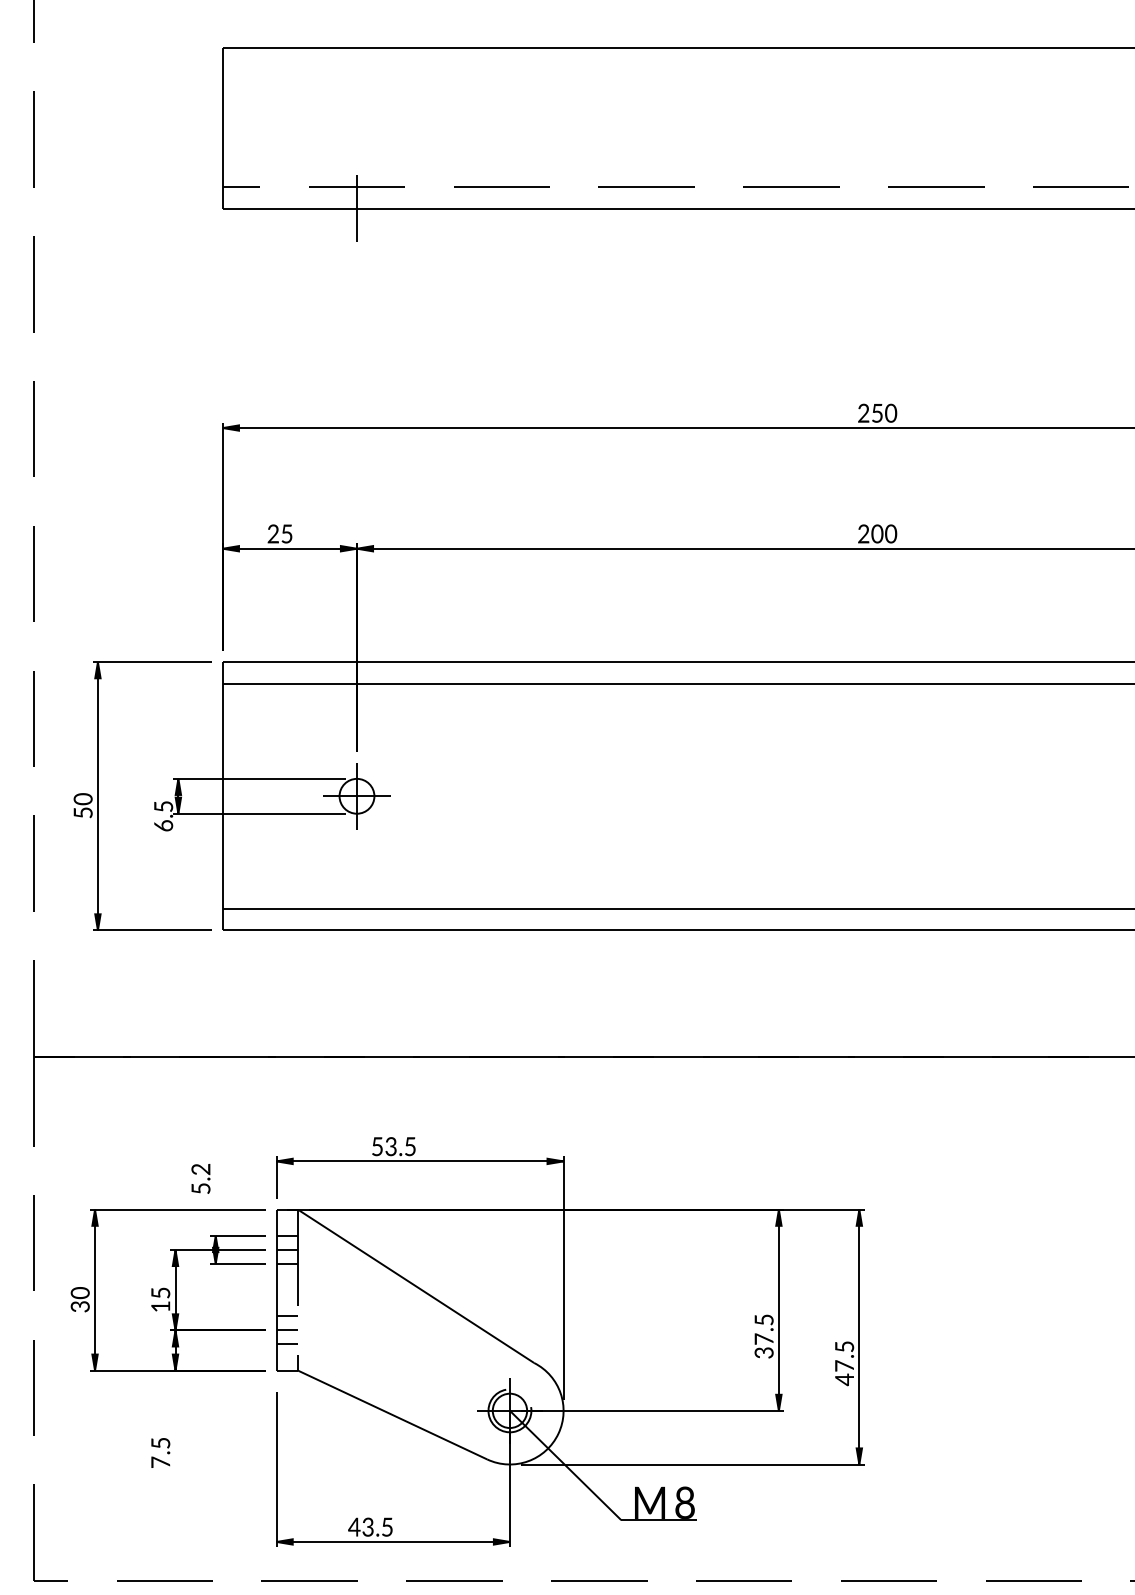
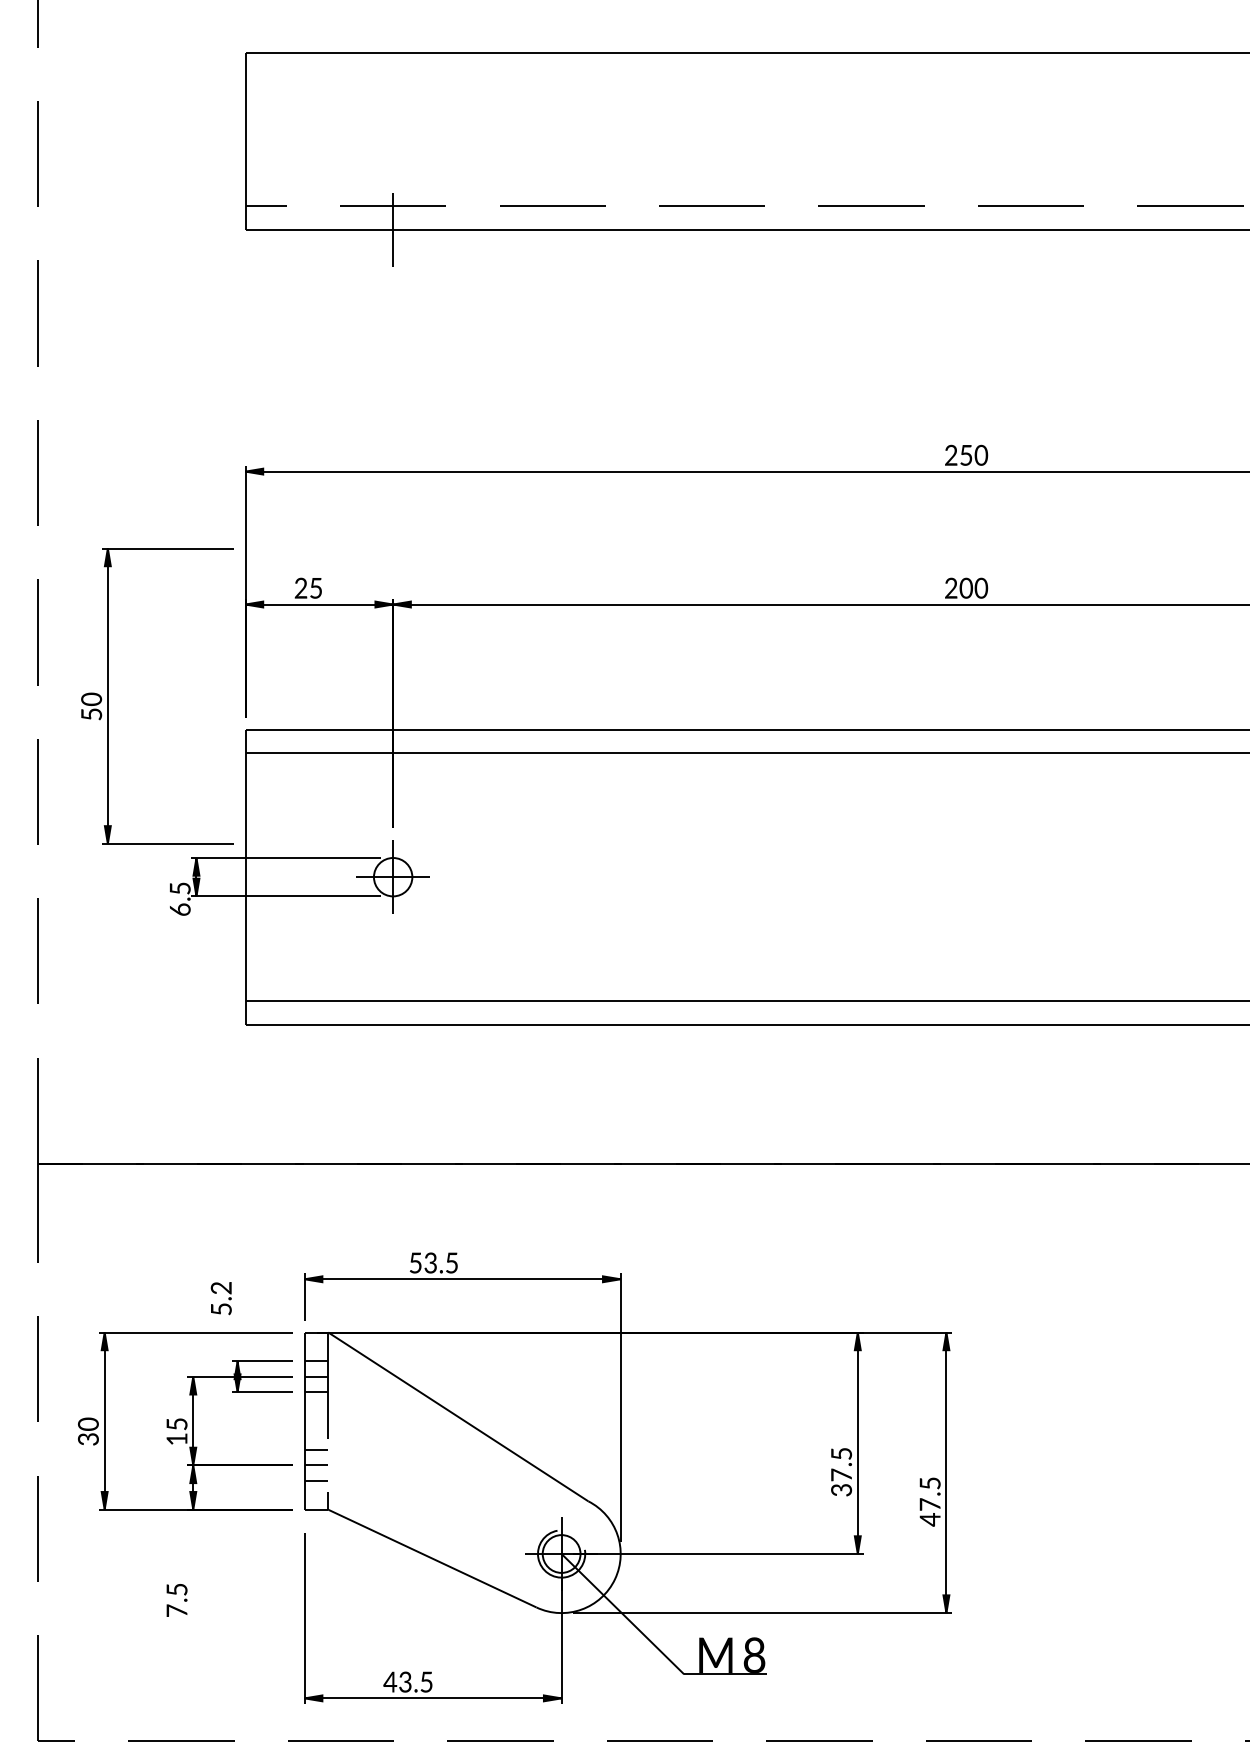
part: (98, 796) -> (108, 696), moved

